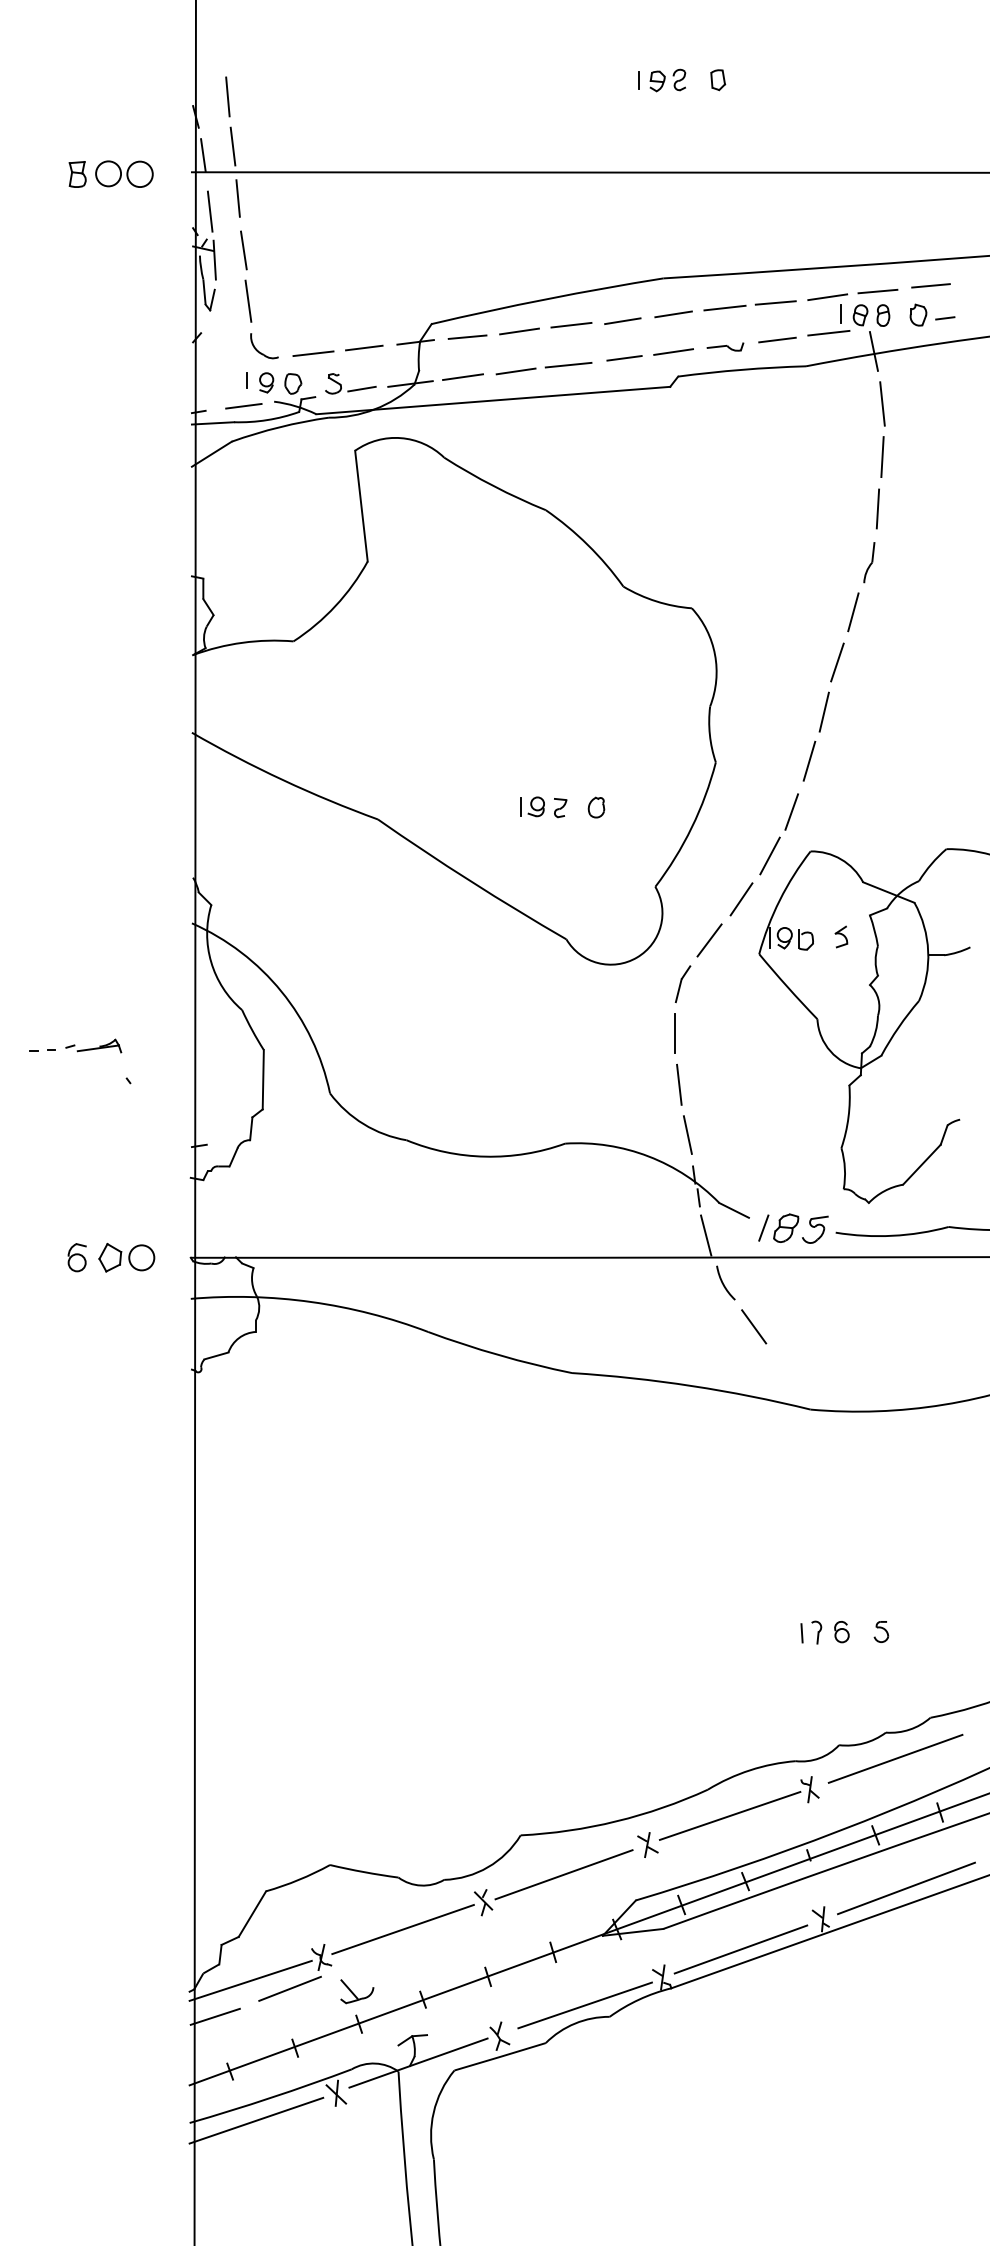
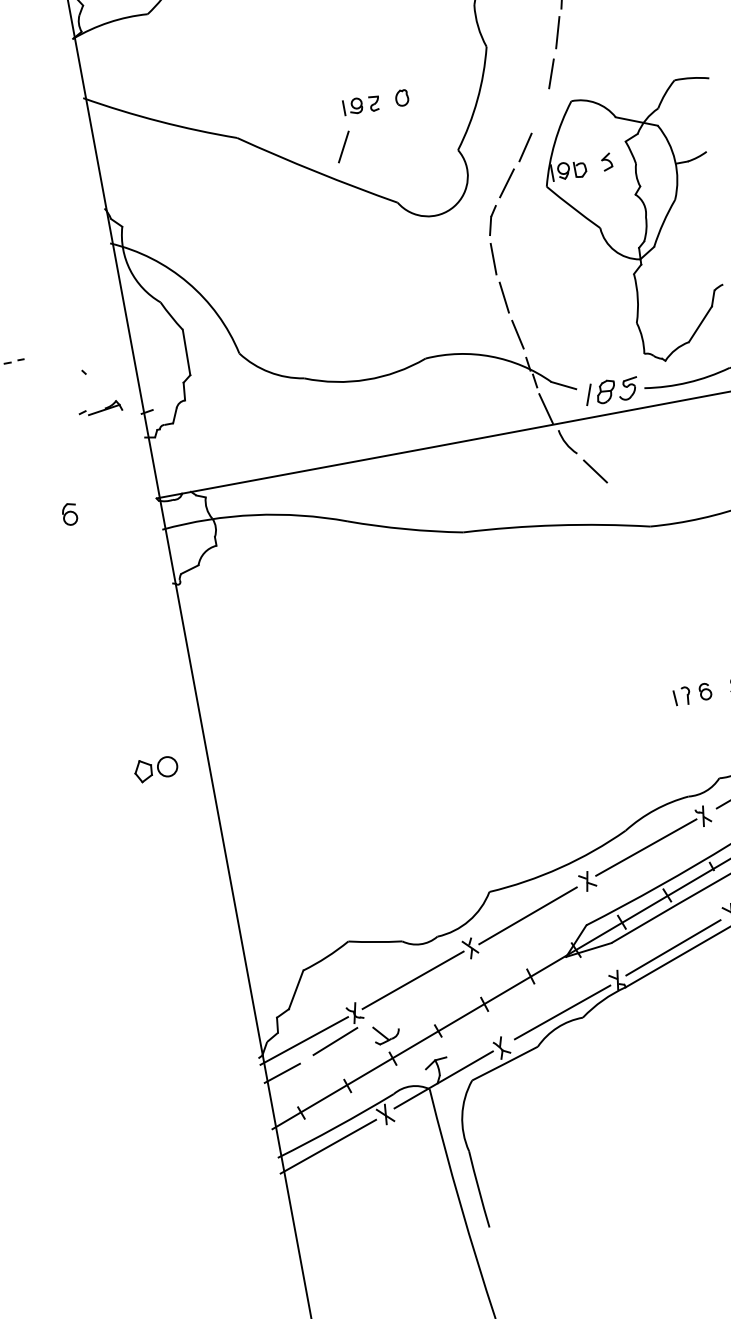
line: (769, 855) -> (343, 146), moved
part: (93, 1045) -> (100, 408), moved
part: (126, 1257) -> (155, 768), moved

